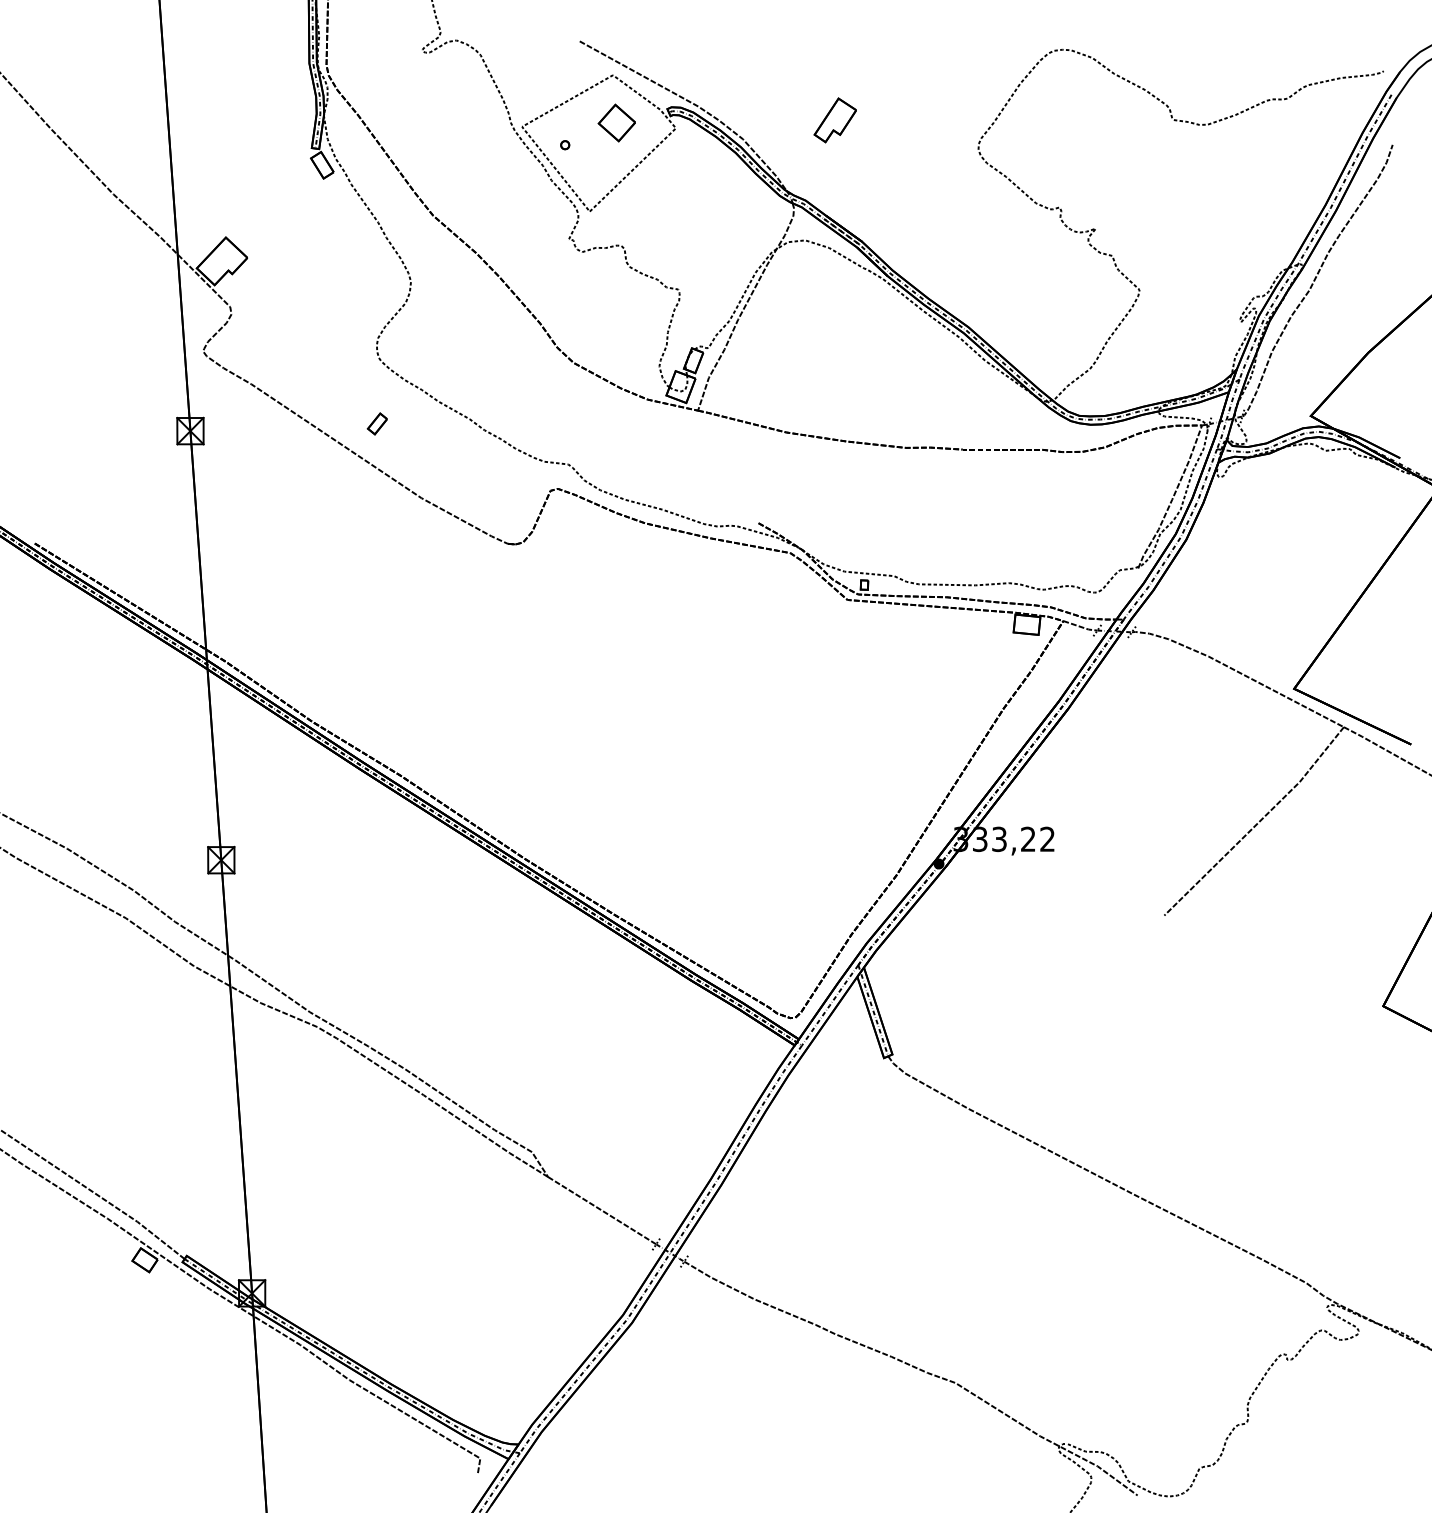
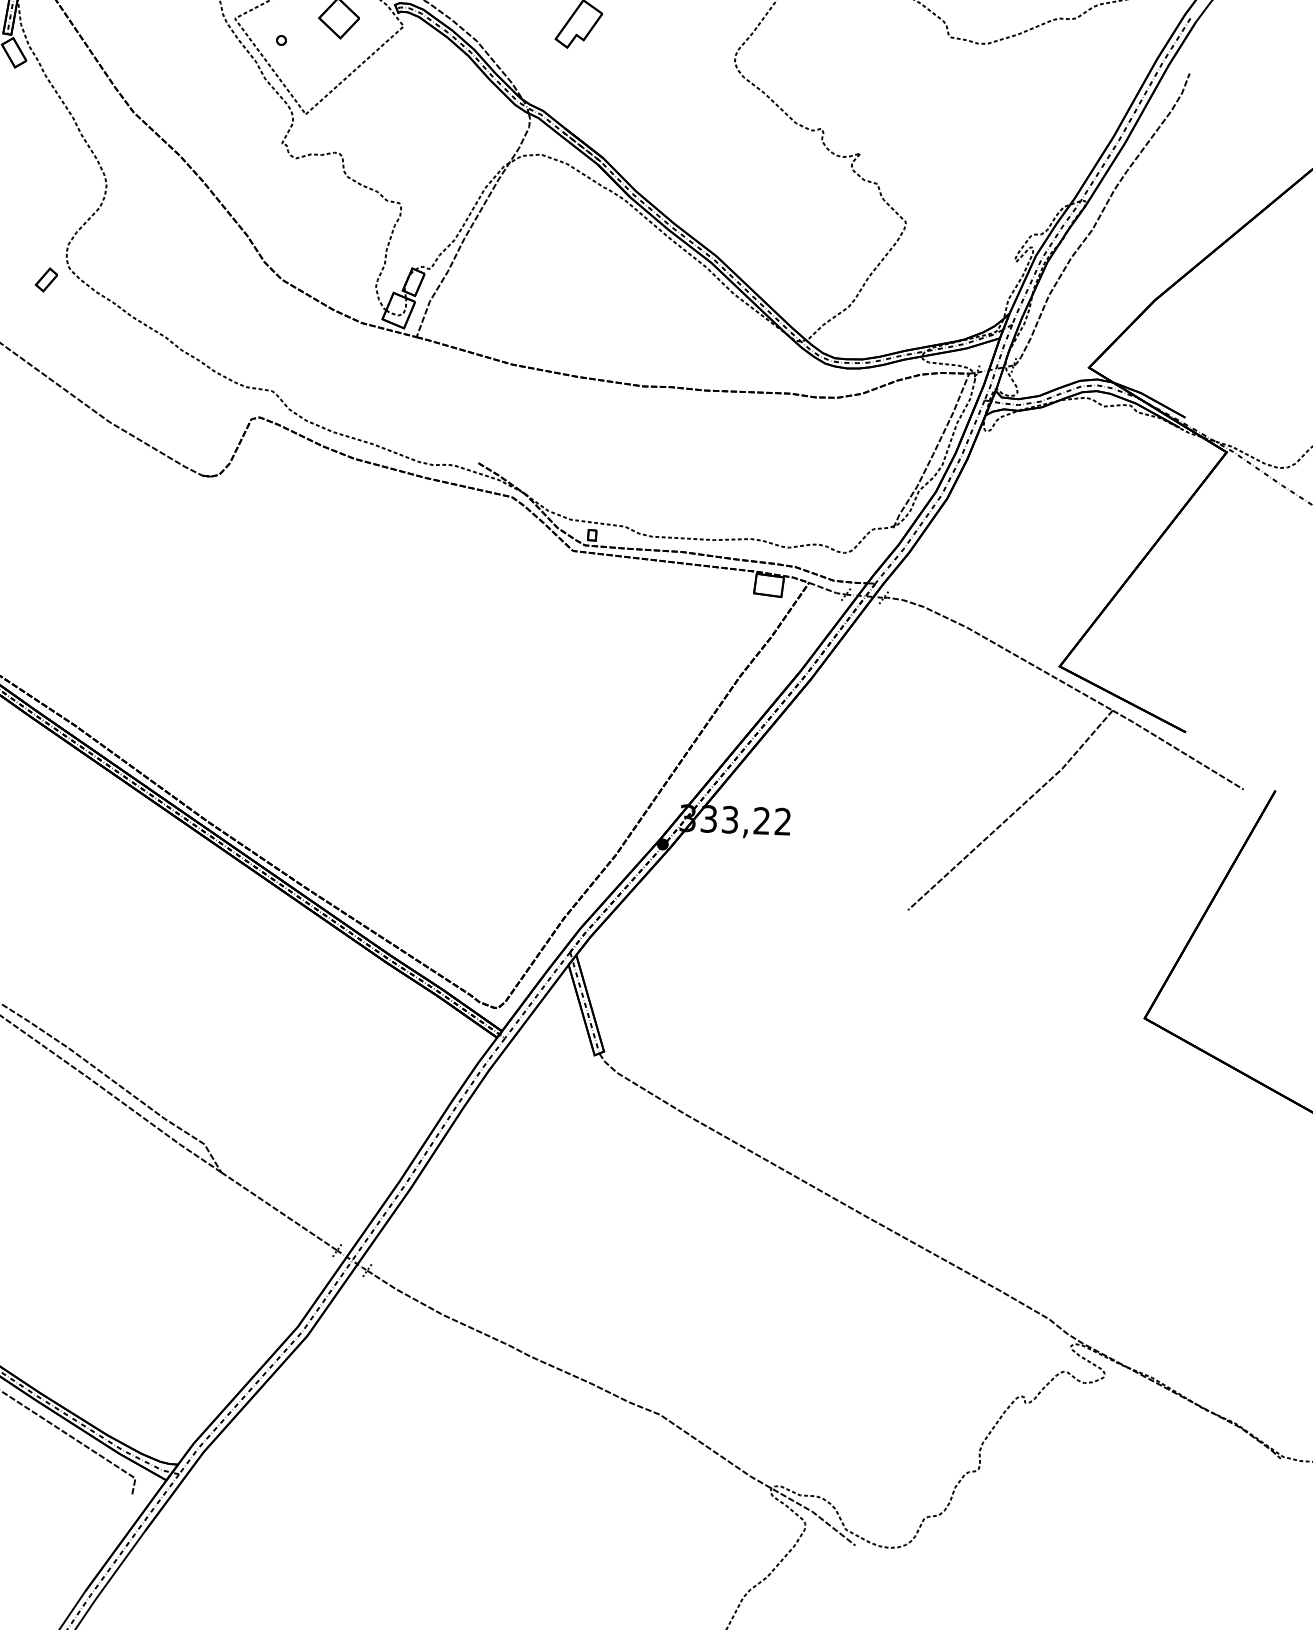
part: (376, 423) -> (45, 279), moved

